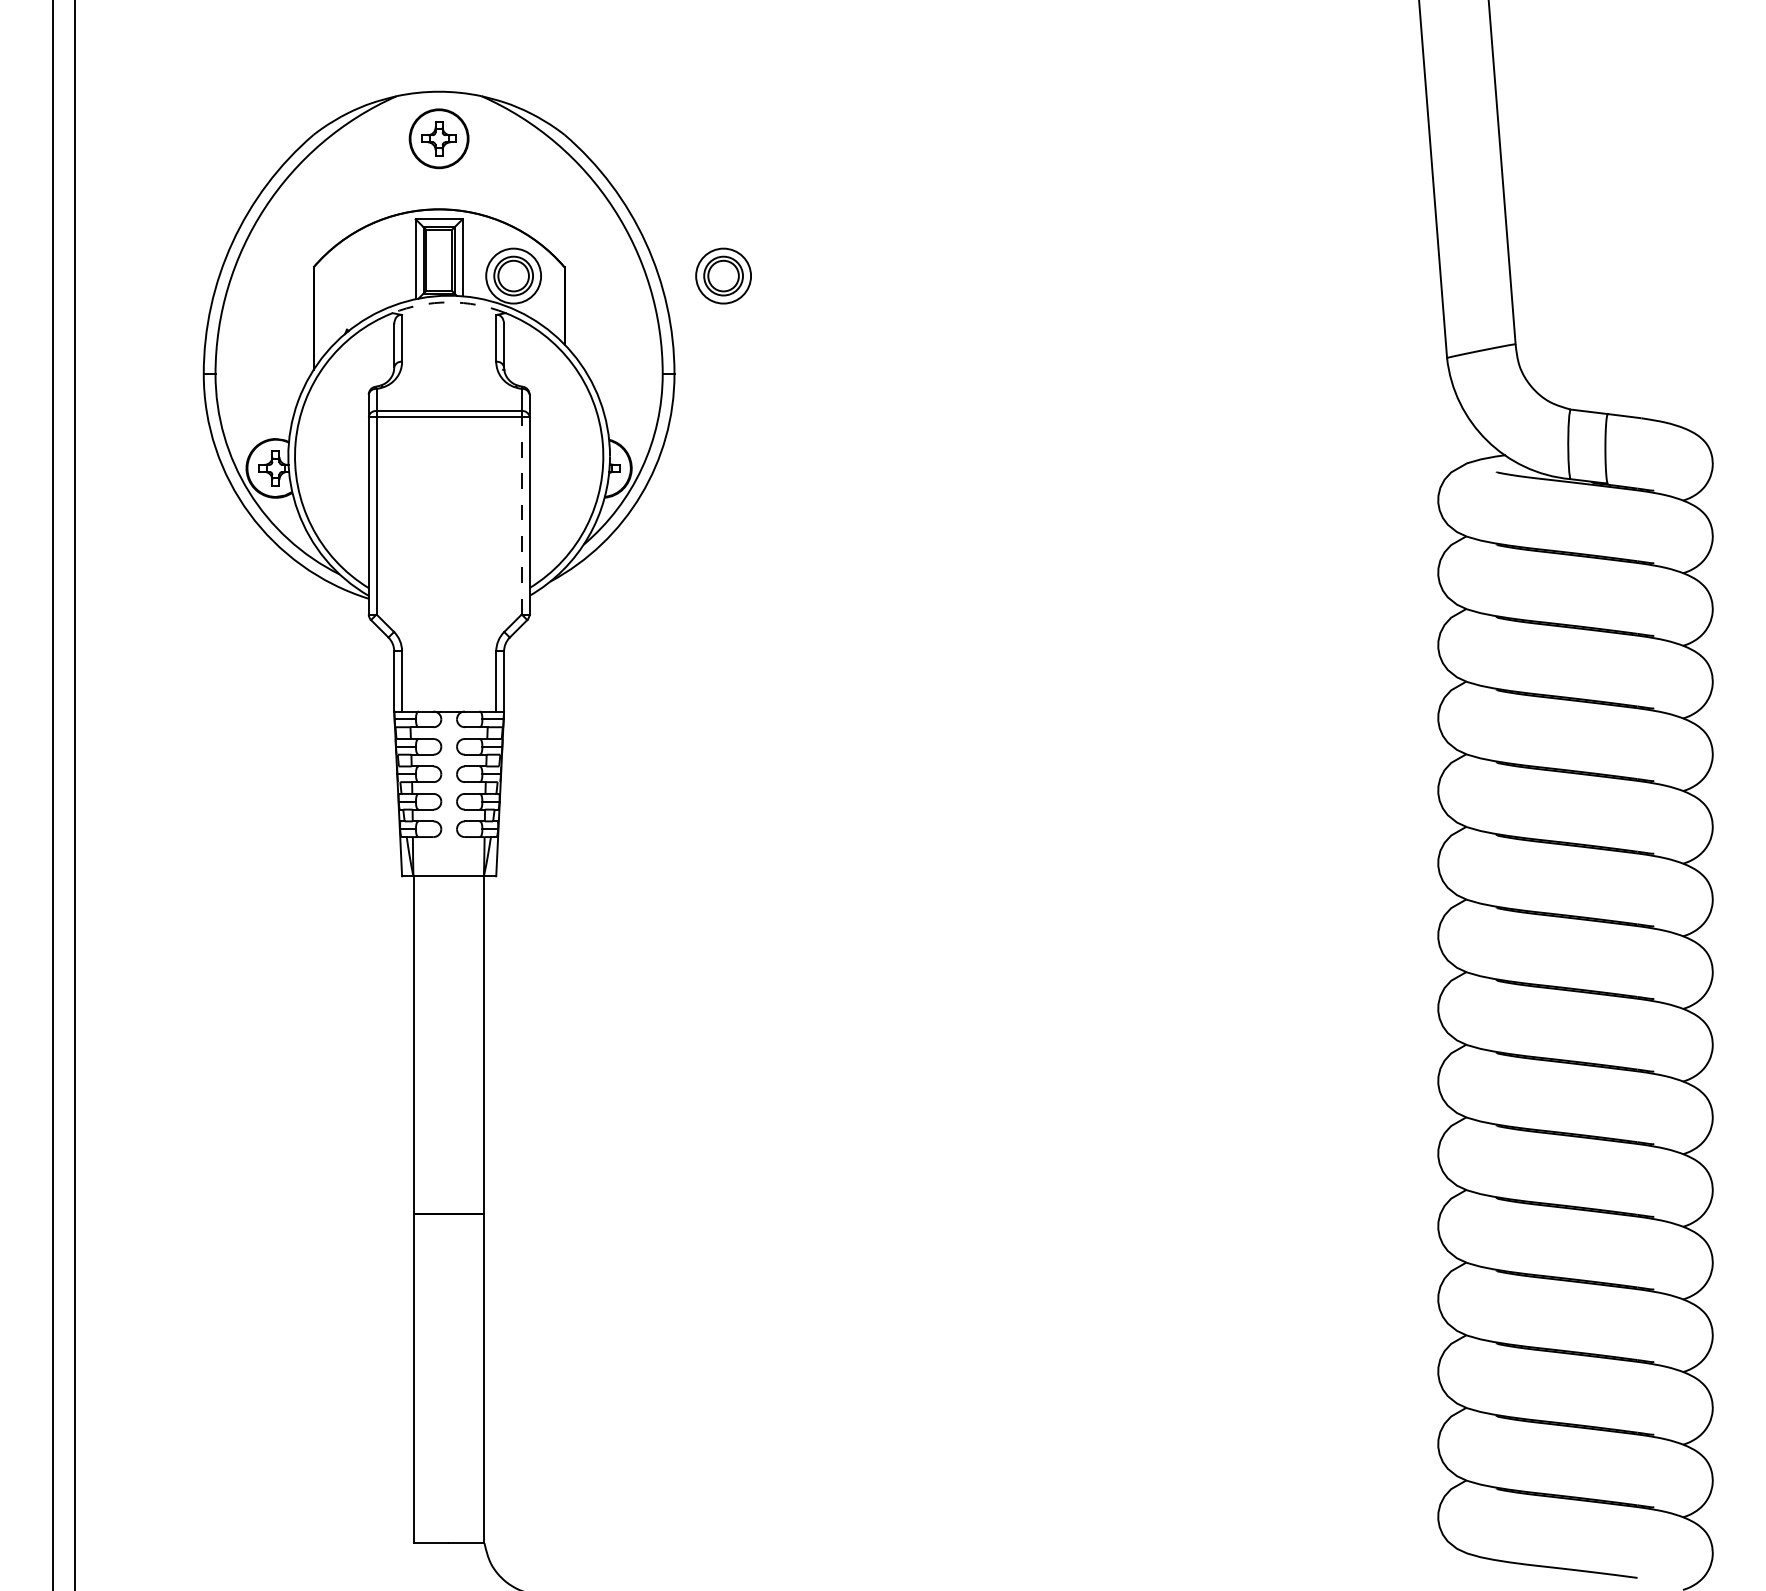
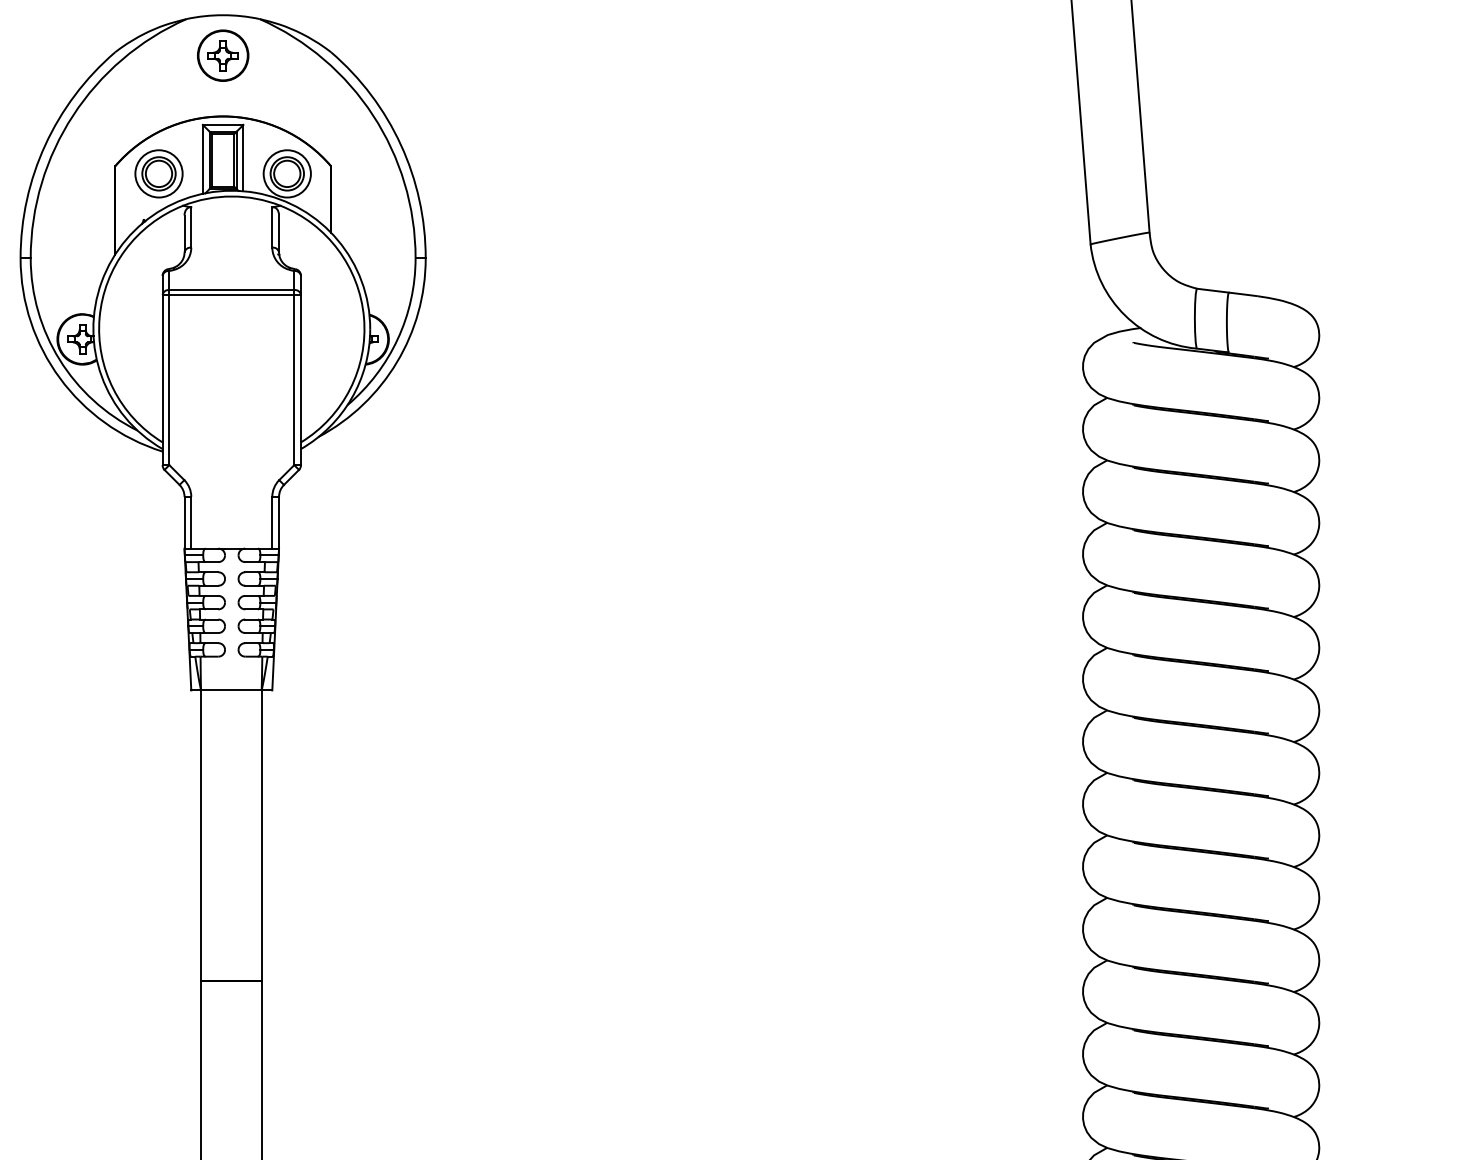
part: (723, 275) -> (158, 173), moved
arc: (449, 302) -> (232, 196), dashed -> solid
line: (521, 515) -> (294, 379), dashed -> solid

